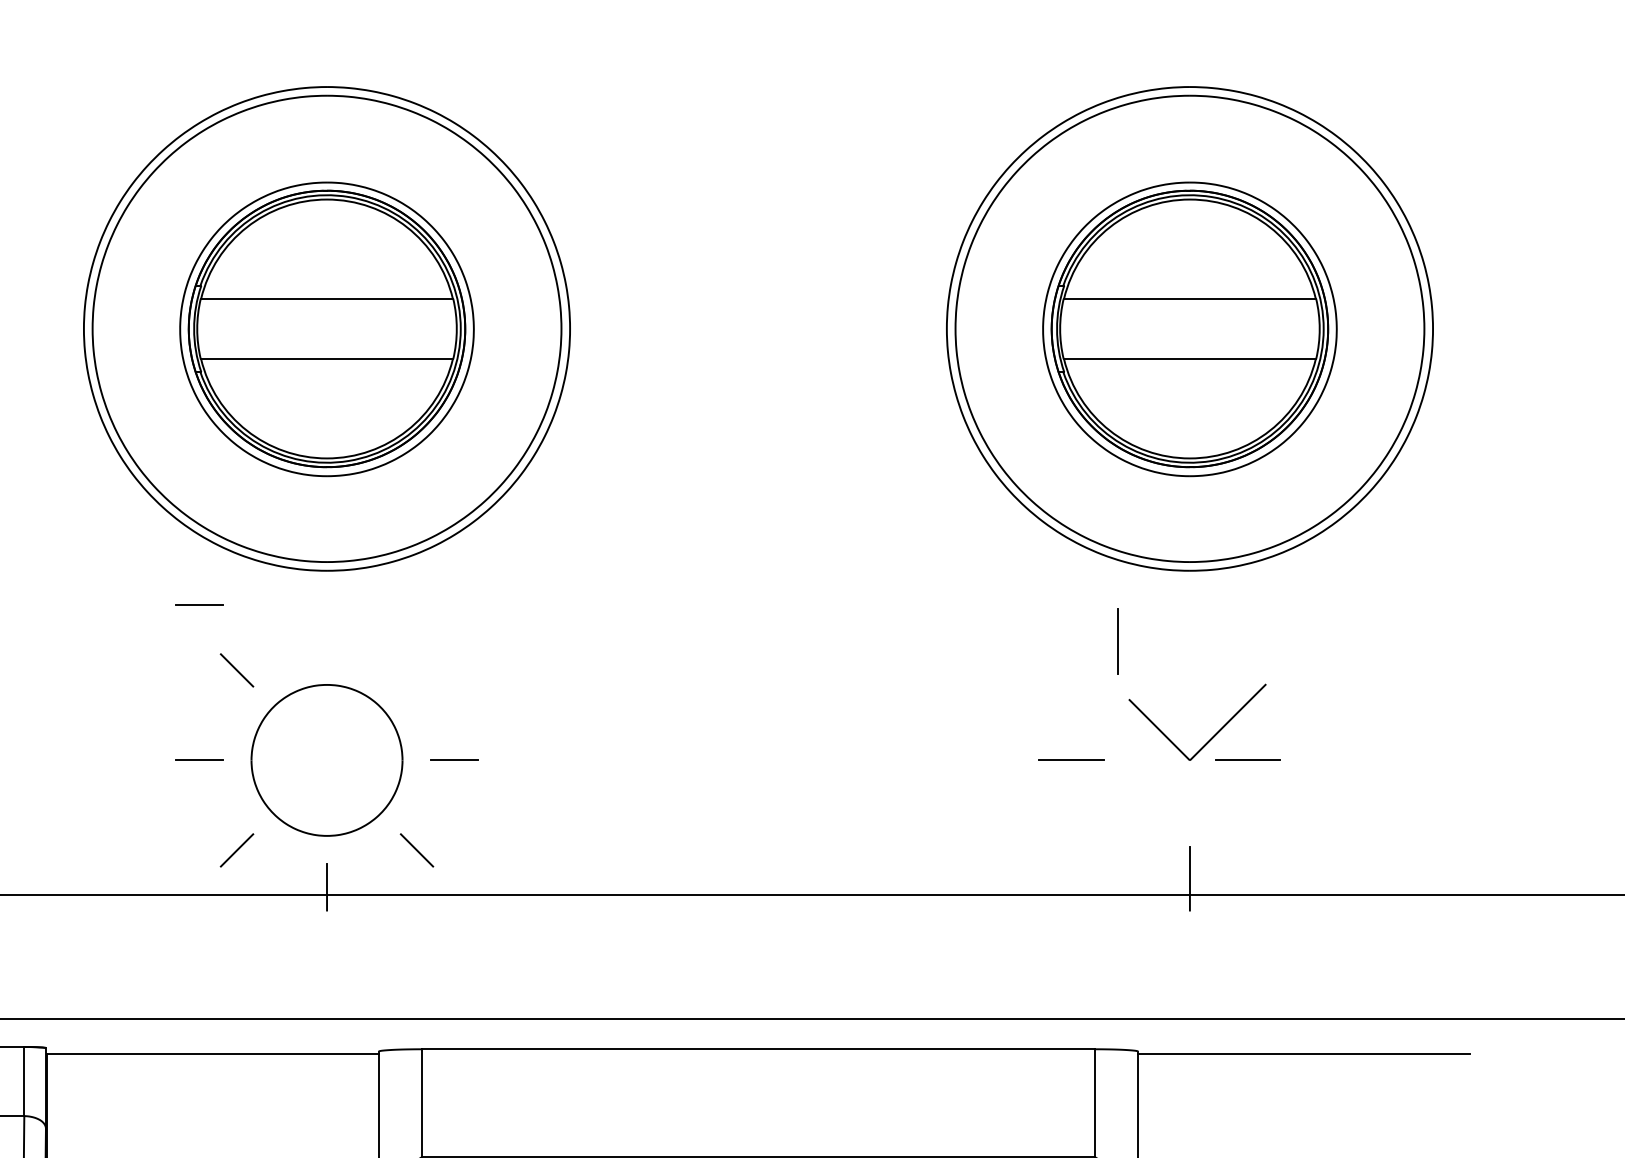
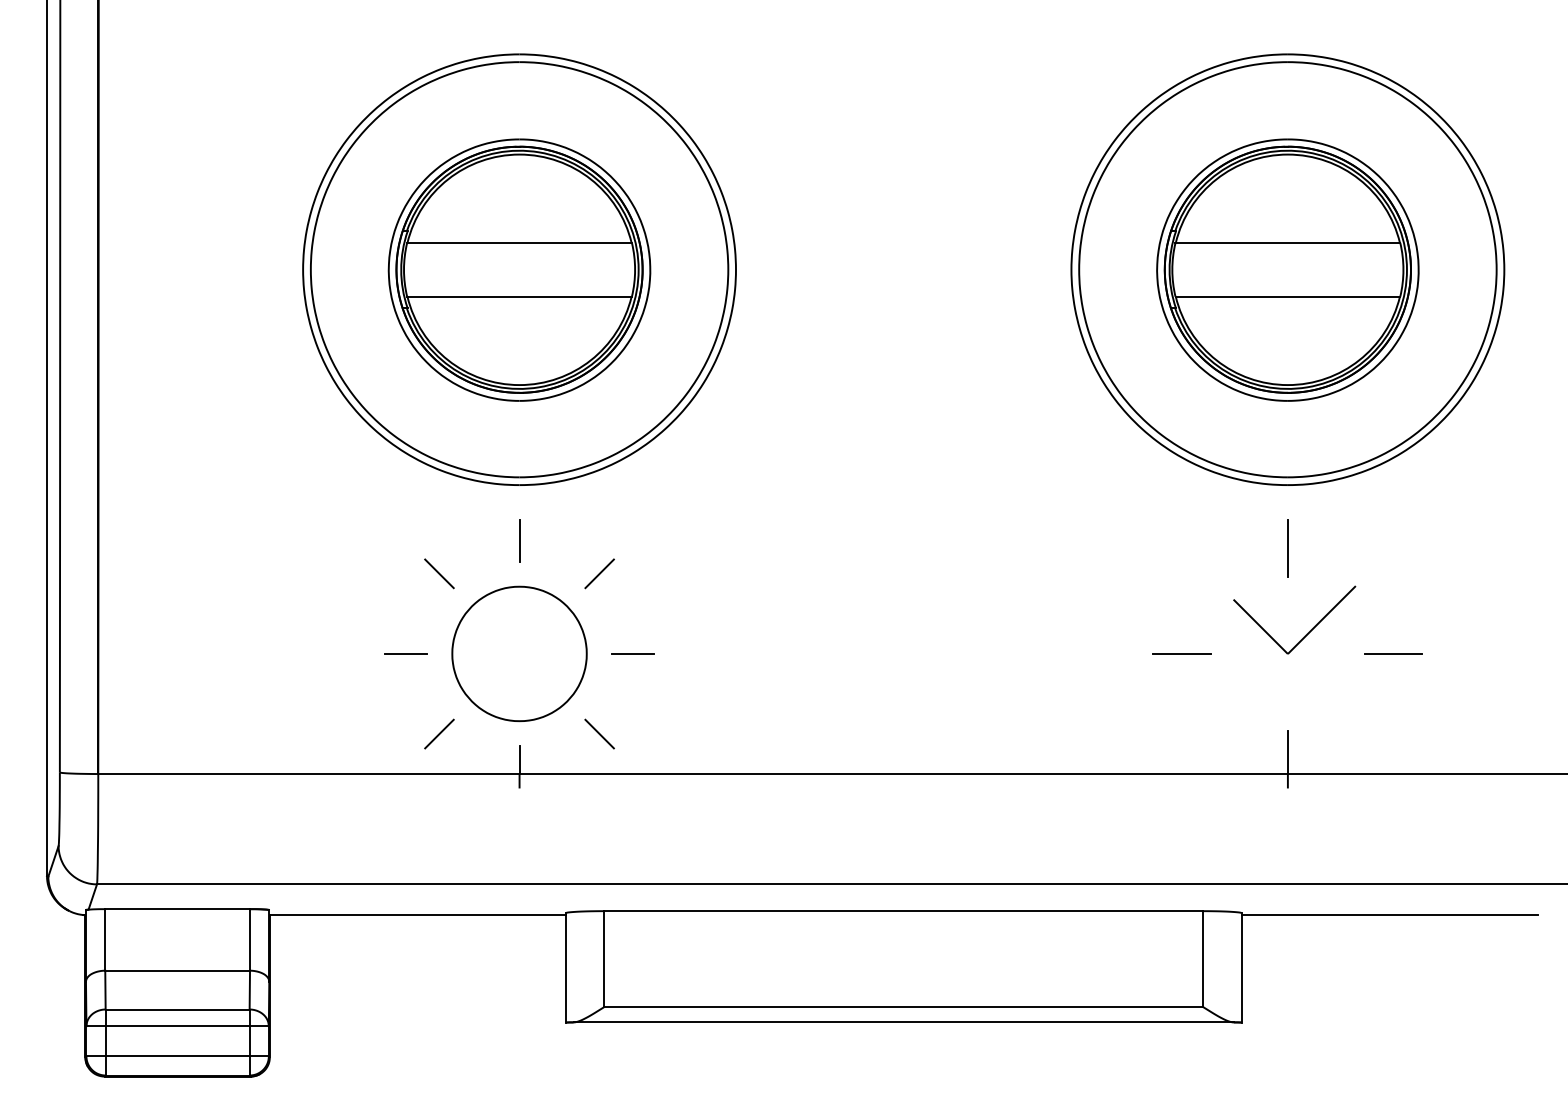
line: (198, 604) -> (405, 515), removed
line: (326, 632) -> (519, 540), added
line: (1117, 641) -> (1287, 548), moved
line: (416, 670) -> (599, 573), added
line: (1247, 759) -> (1393, 653), moved

